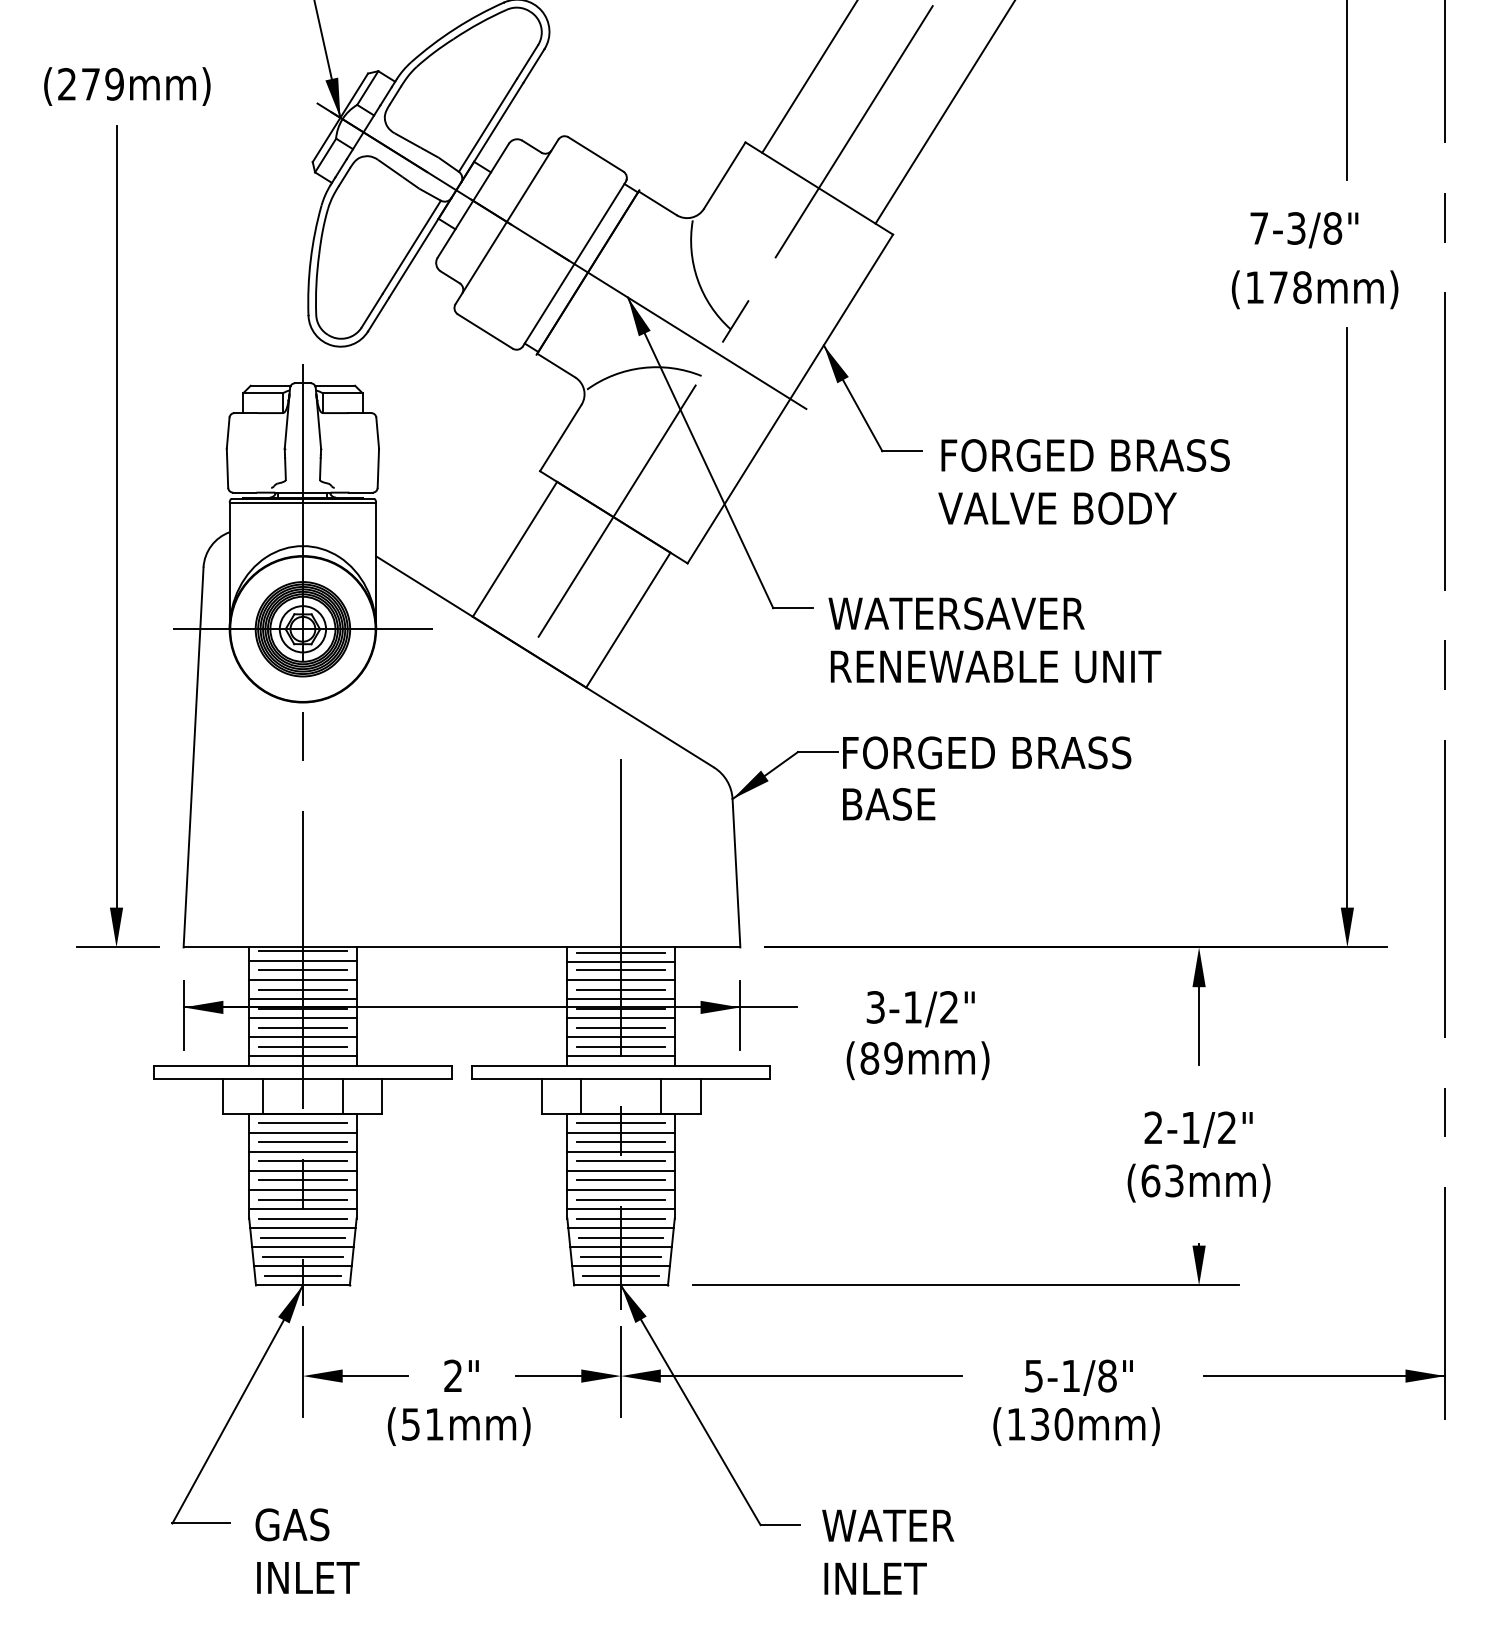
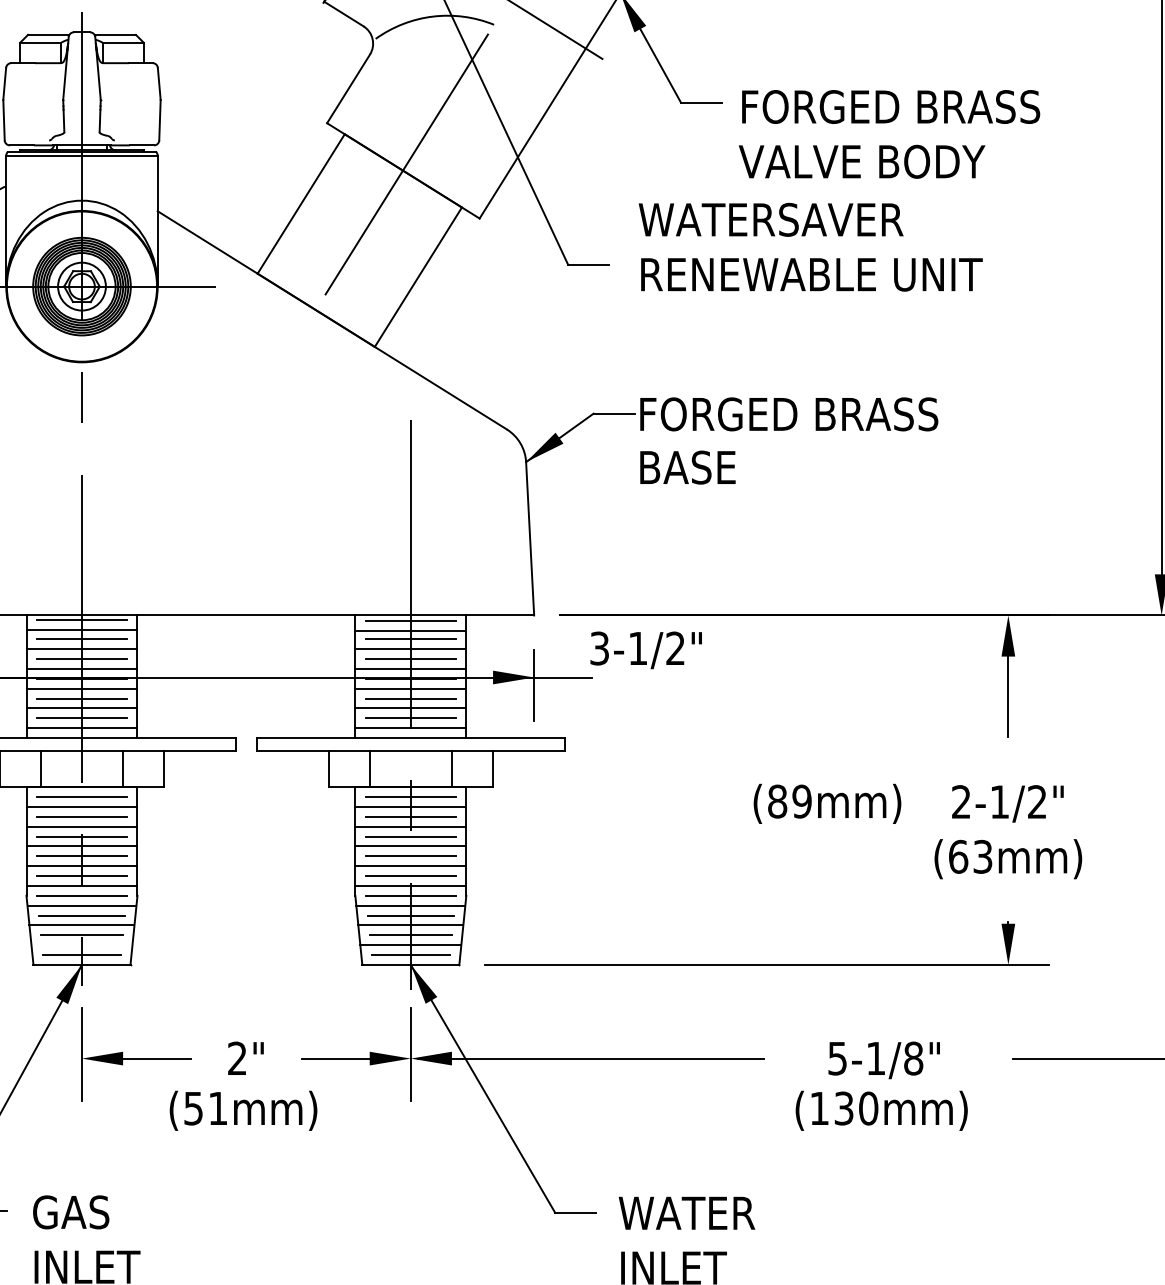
text: (994, 640) -> (810, 247), moved
text: (920, 1009) -> (645, 650), moved
text: (917, 1060) -> (826, 803), moved
line: (302, 1266) -> (81, 945), removed

